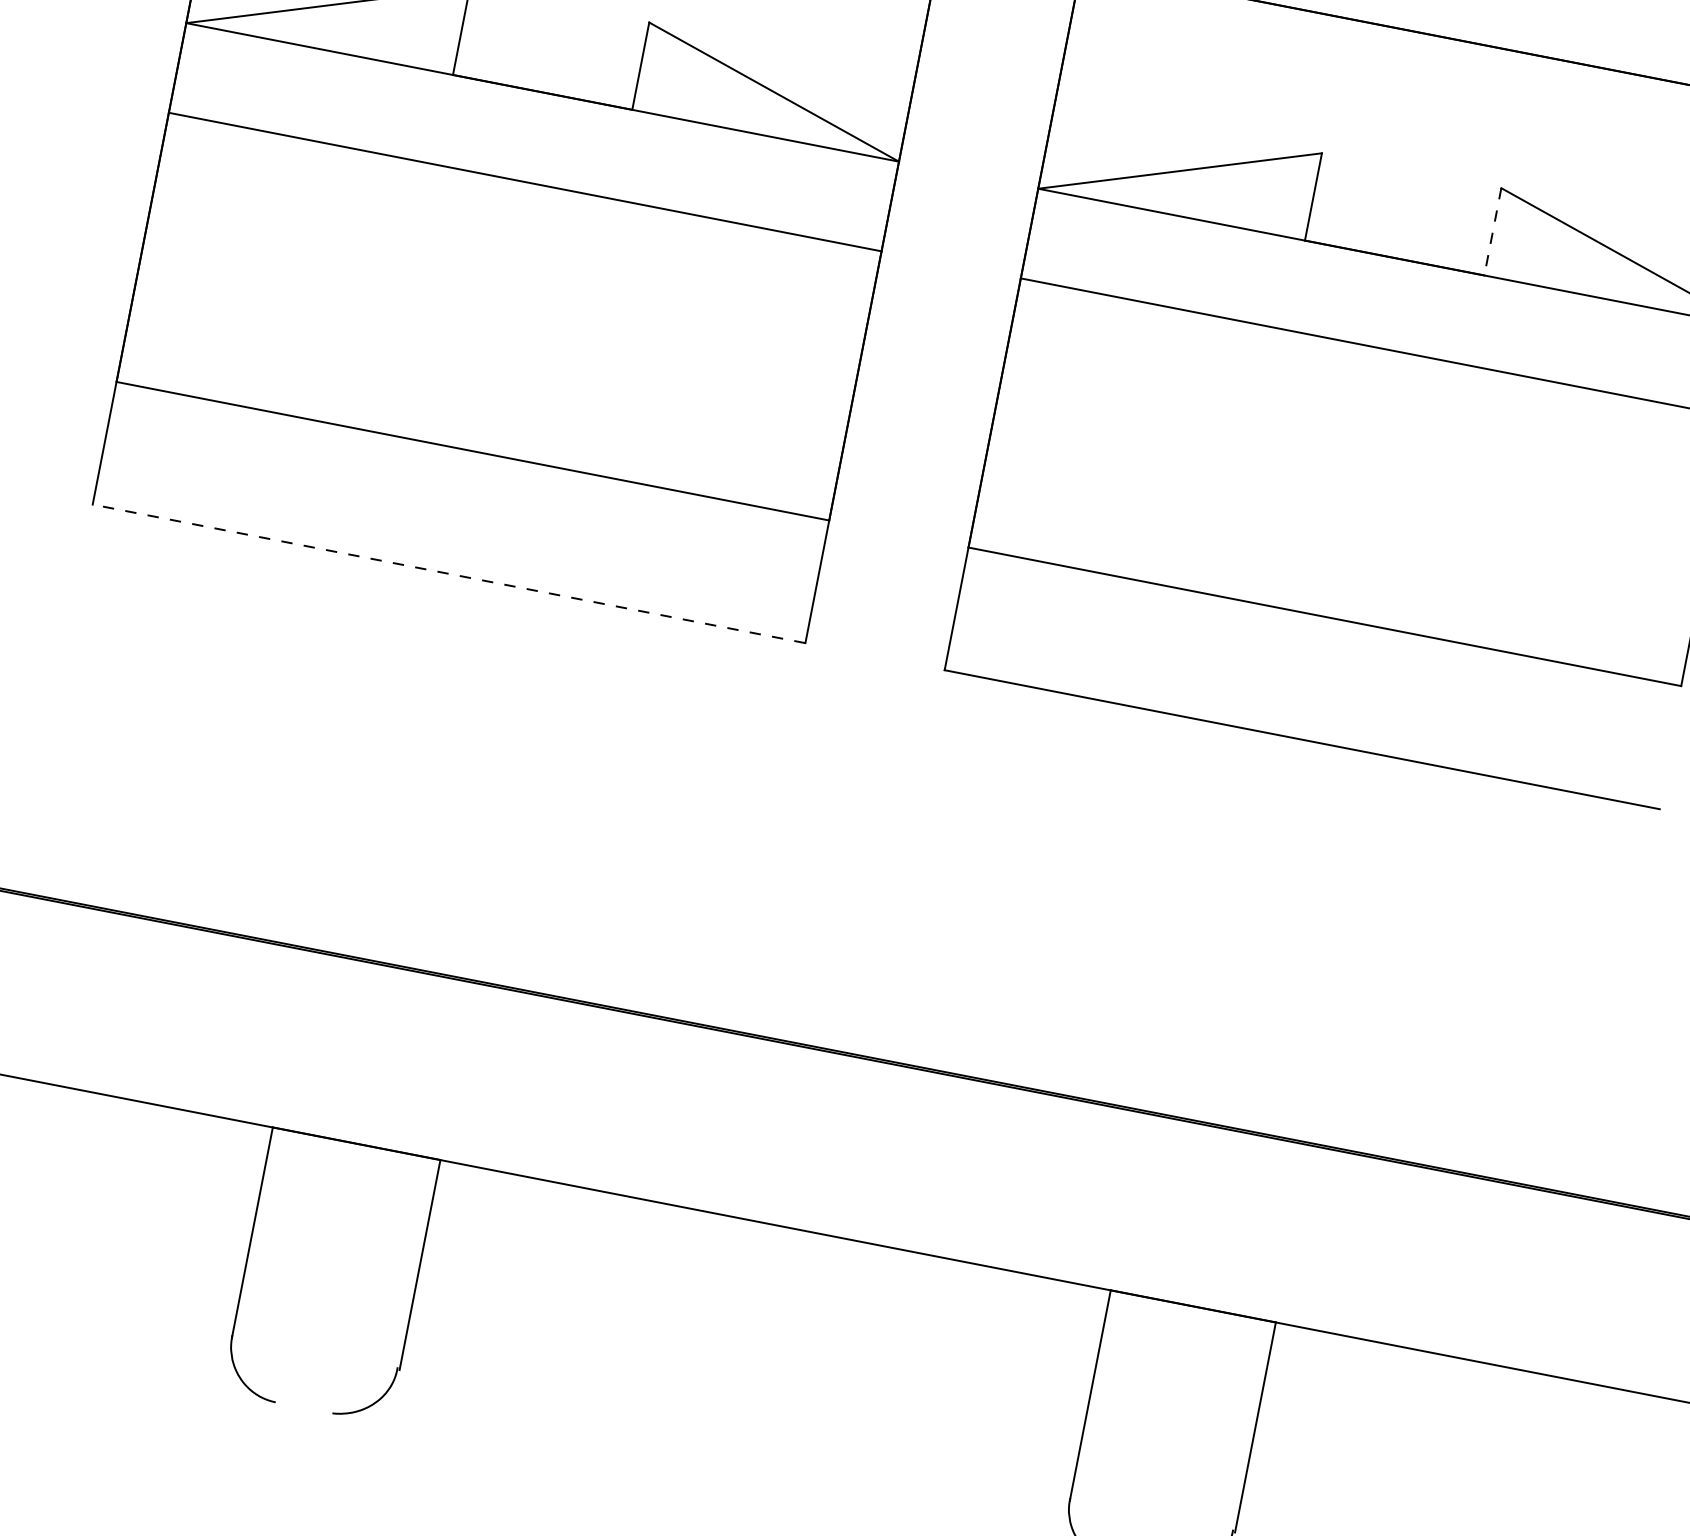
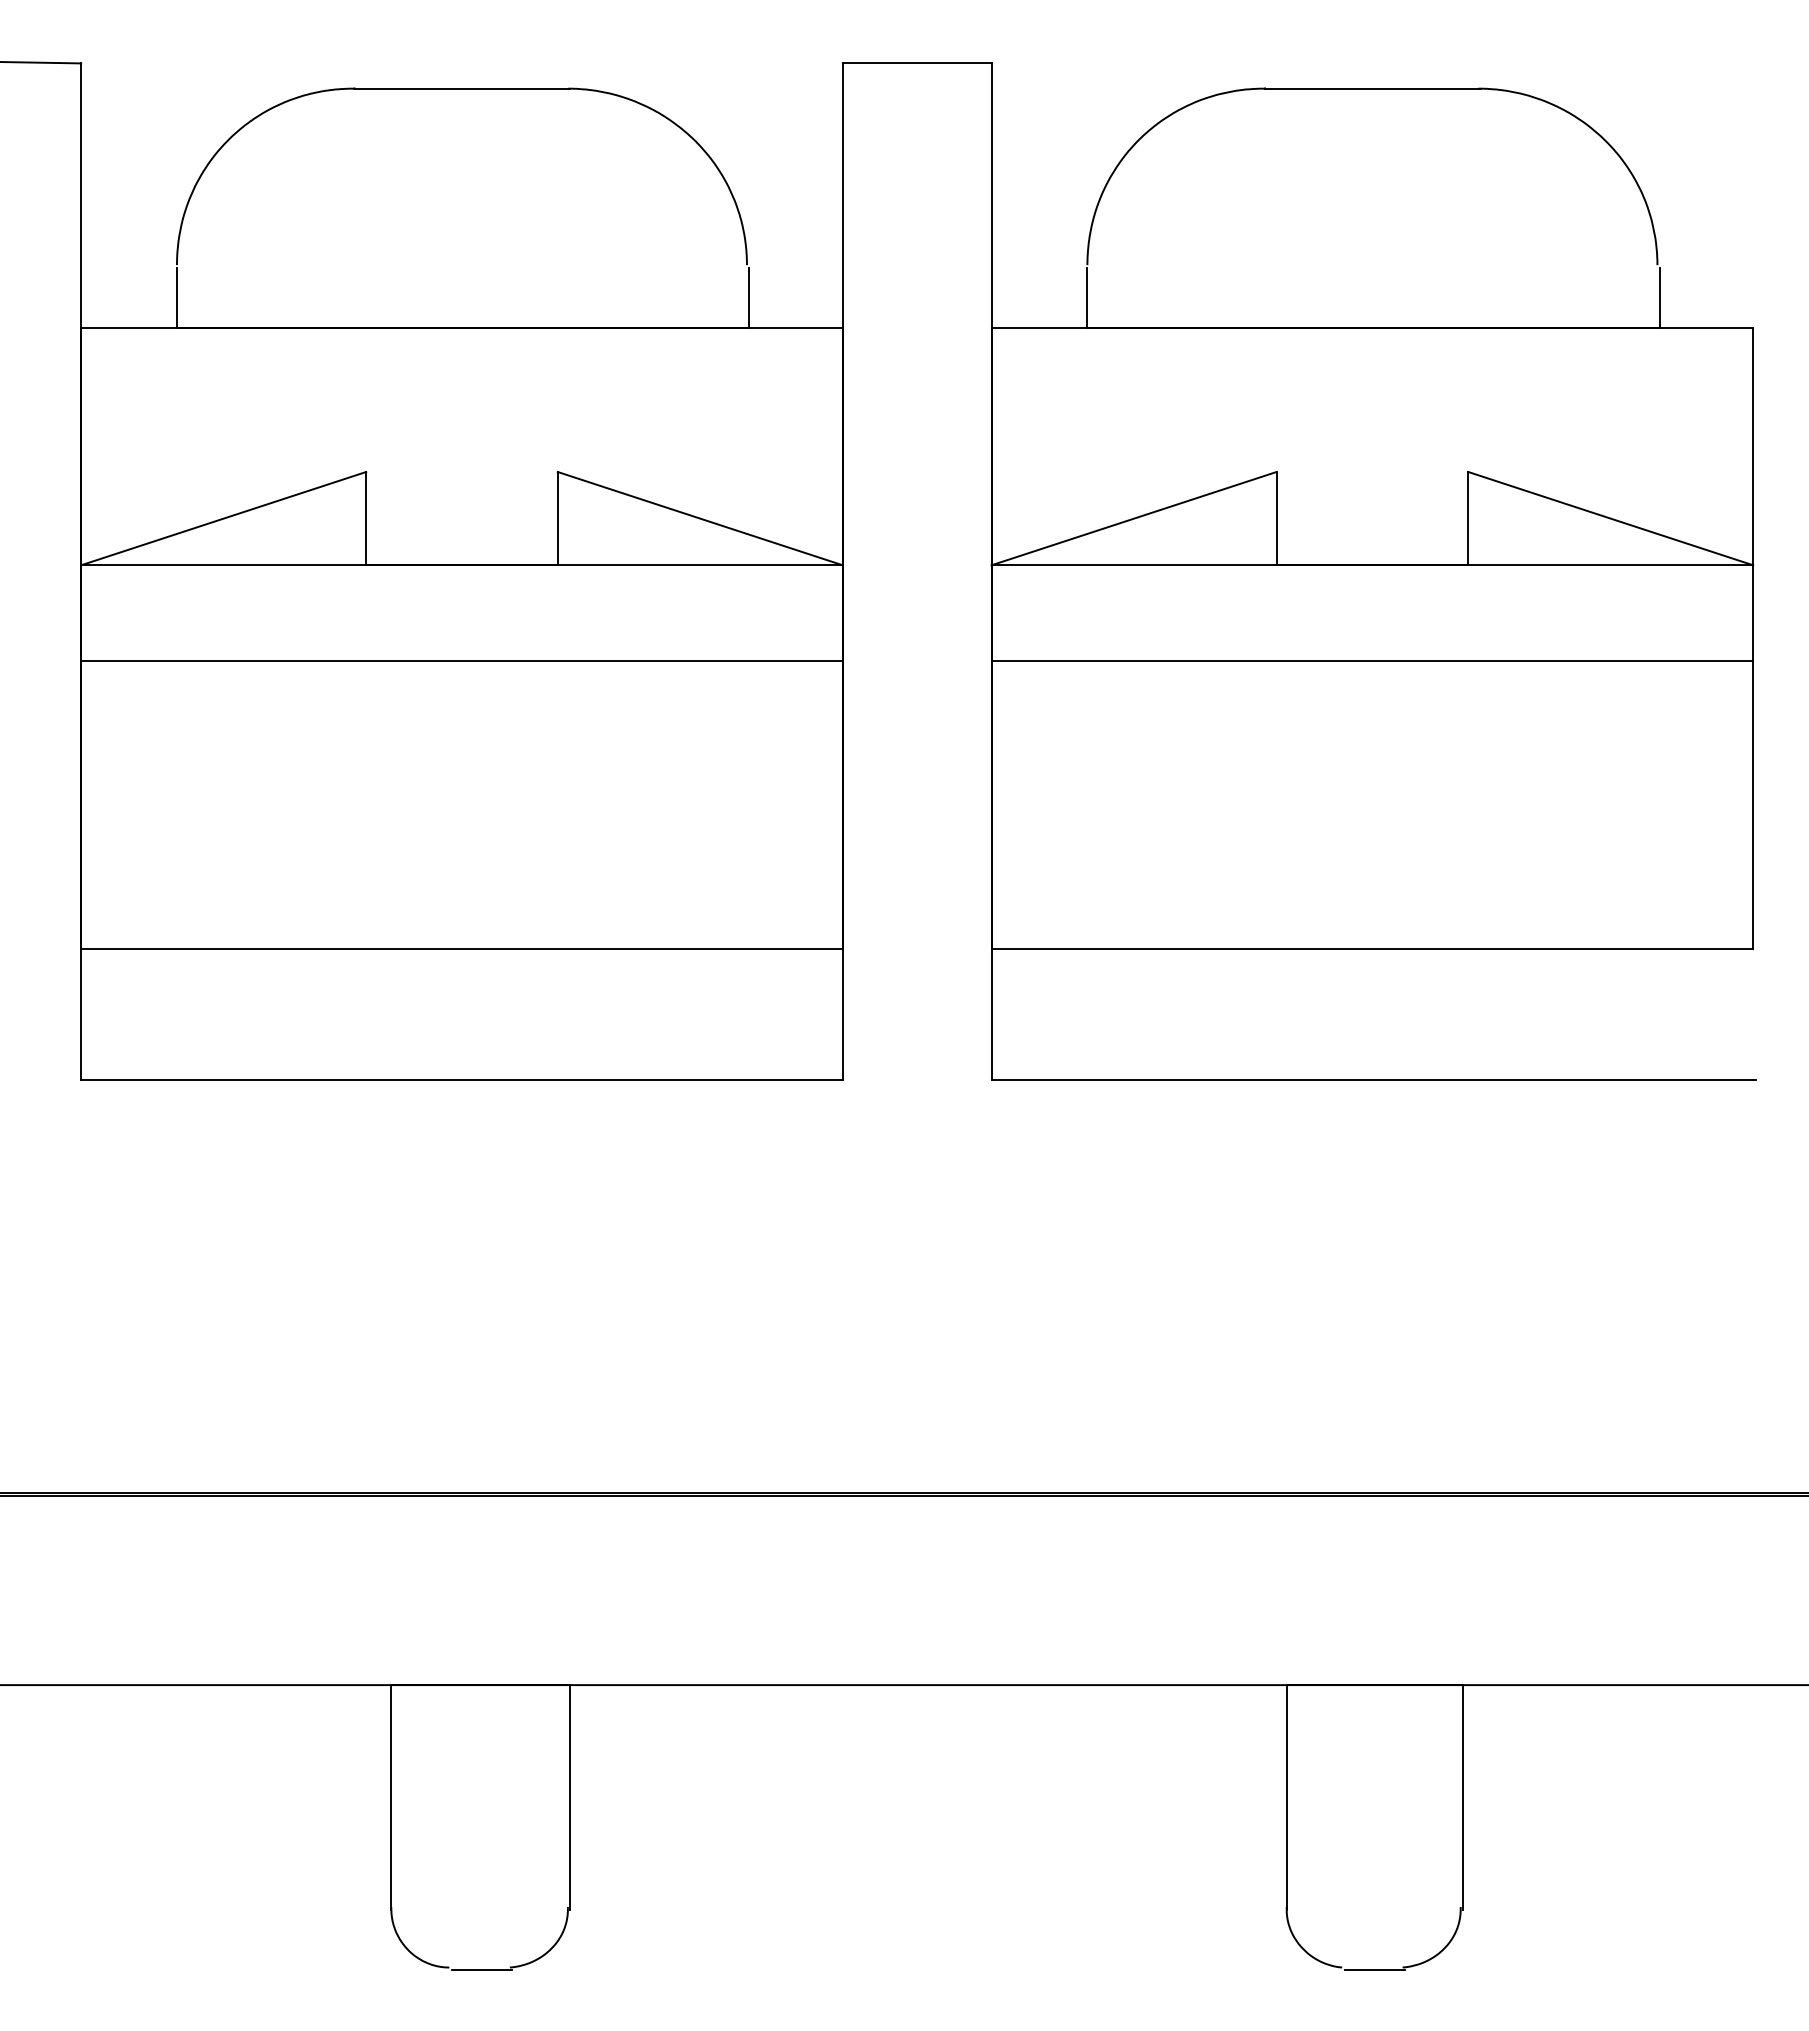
line: (1493, 231) -> (1468, 518), dashed -> solid
line: (448, 573) -> (461, 1079), dashed -> solid
line: (305, 1410) -> (481, 1970), added

